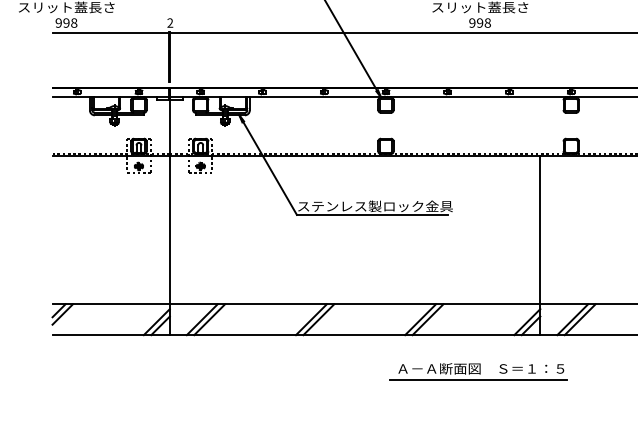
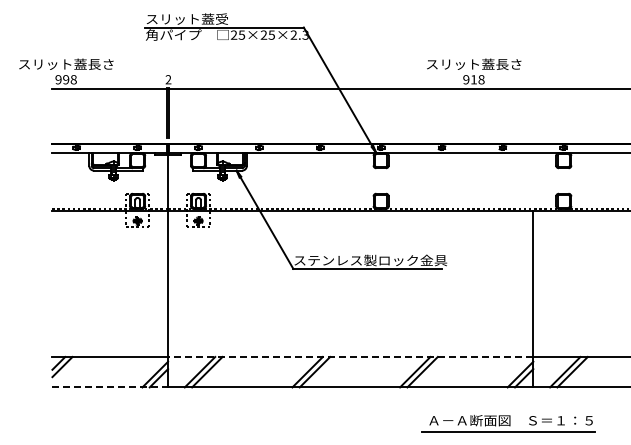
text: (479, 22) -> (473, 79), 998 -> 918
line: (354, 303) -> (350, 356), solid -> dashed
line: (111, 335) -> (110, 387), solid -> dashed
part: (478, 371) -> (508, 423), moved

